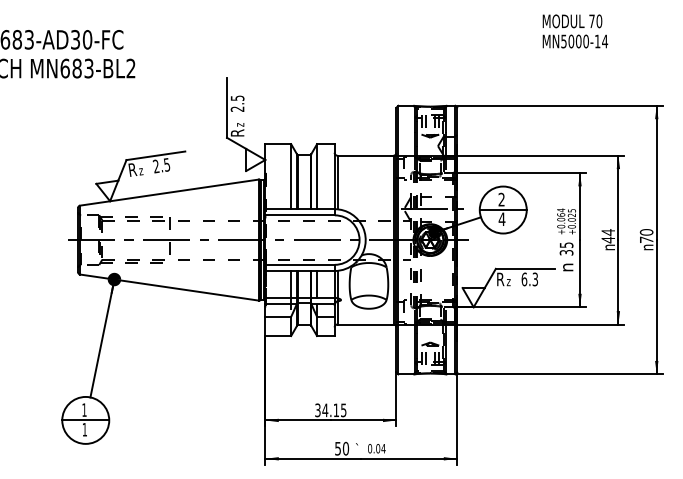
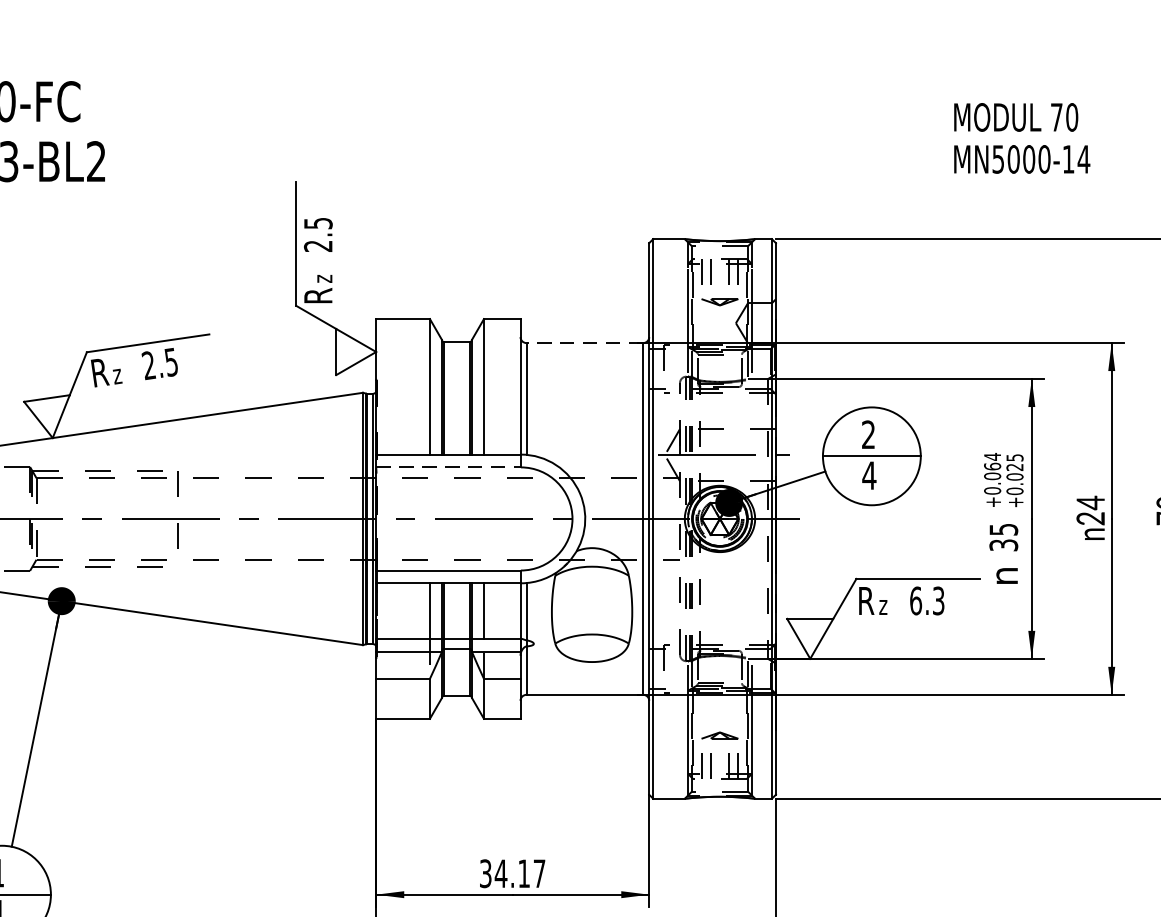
text: (575, 31) -> (1022, 138), moved
line: (365, 155) -> (584, 342), solid -> dashed
line: (300, 215) -> (449, 467), solid -> dashed
text: (607, 239) -> (1089, 517), 44 -> 24
text: (343, 410) -> (538, 873), 34.15 -> 34.17

